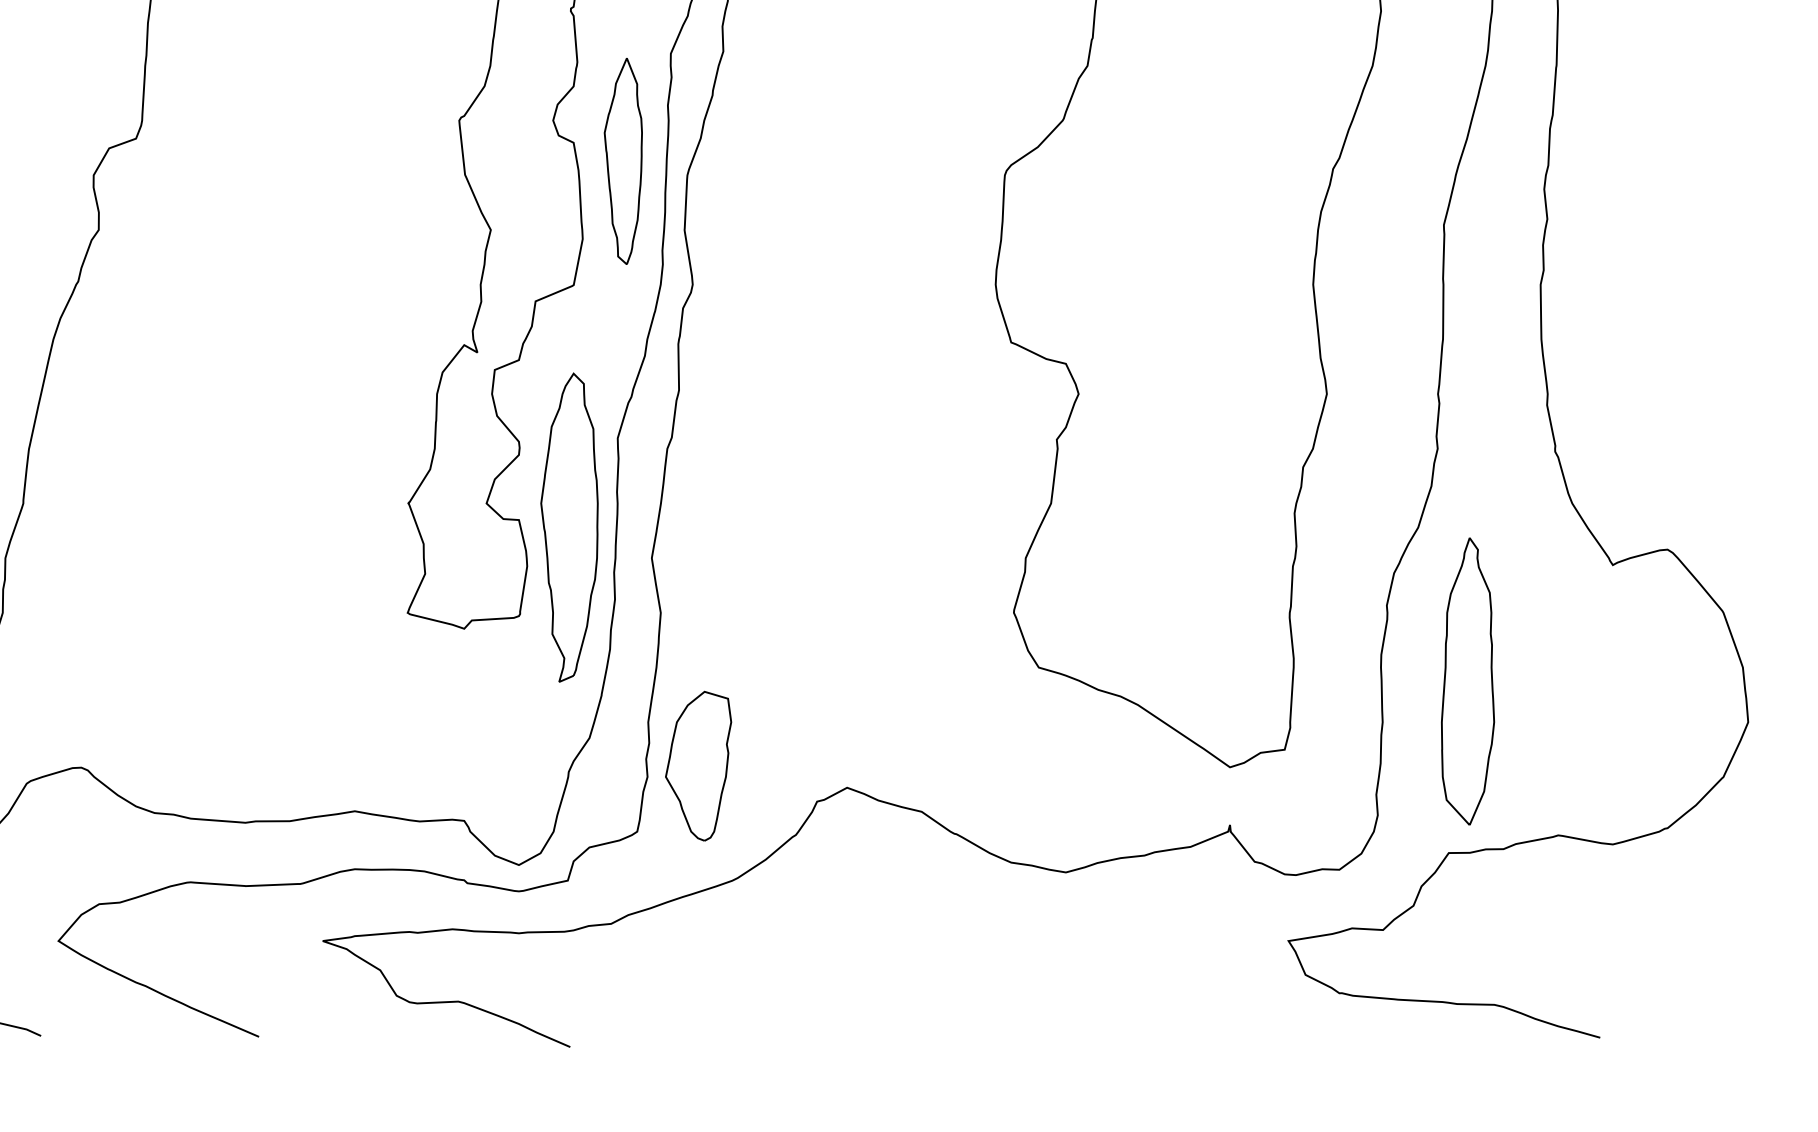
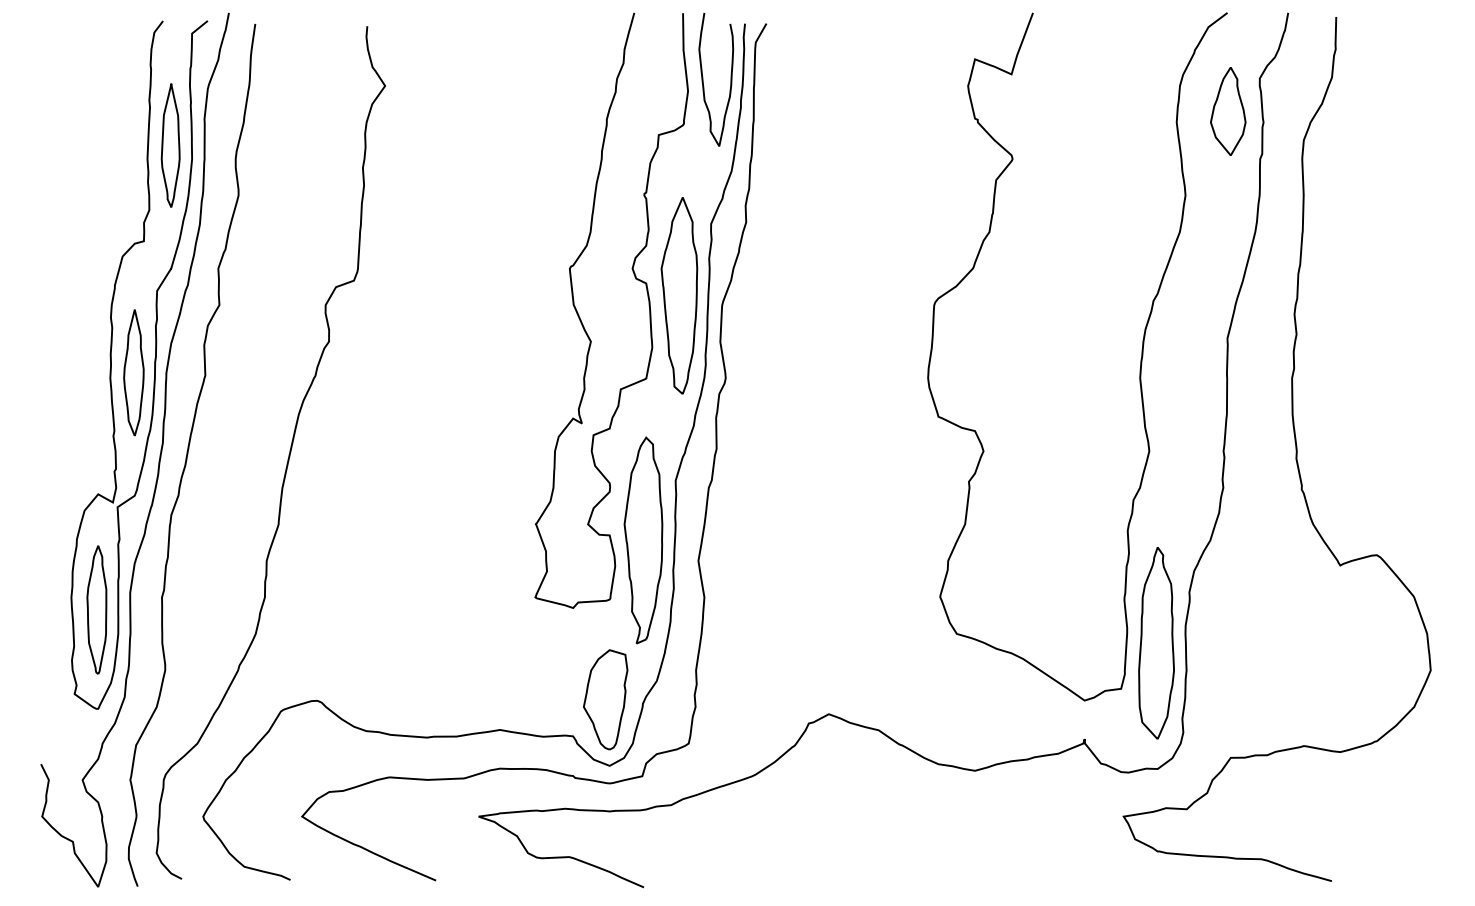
part: (623, 160) -> (679, 295), size x1.43
part: (1467, 681) -> (1156, 643), moved
part: (698, 765) -> (605, 699), moved

